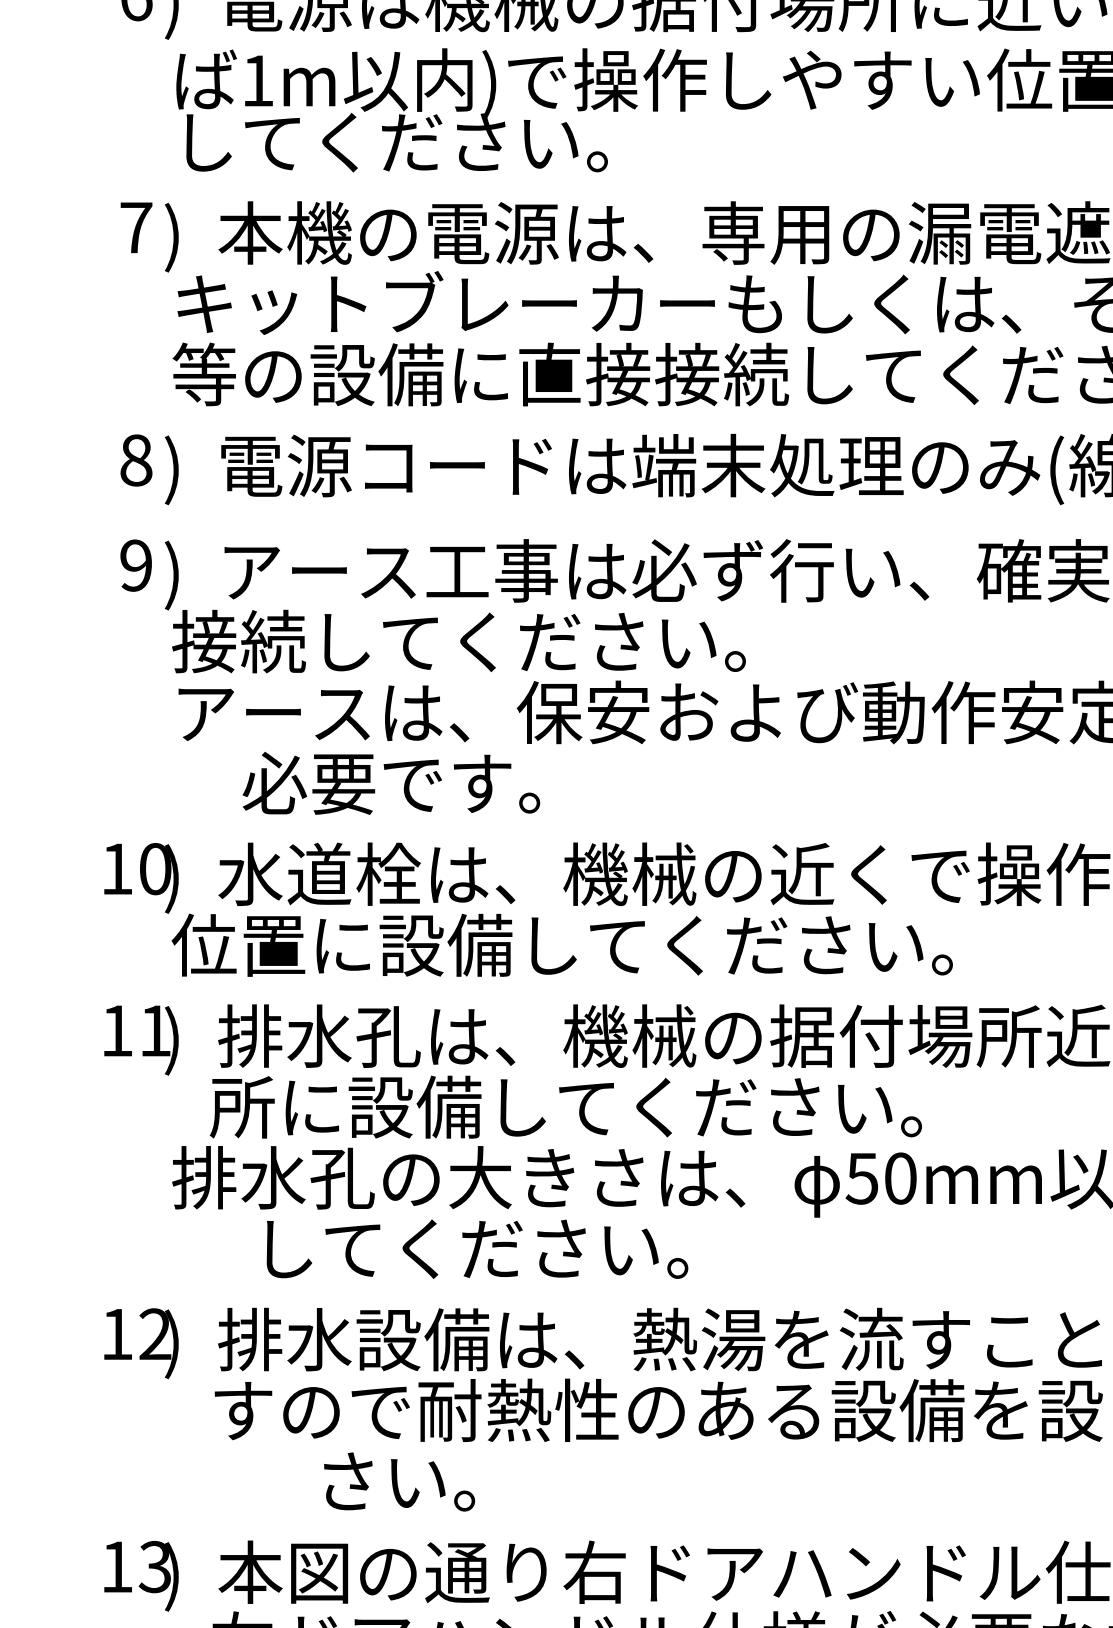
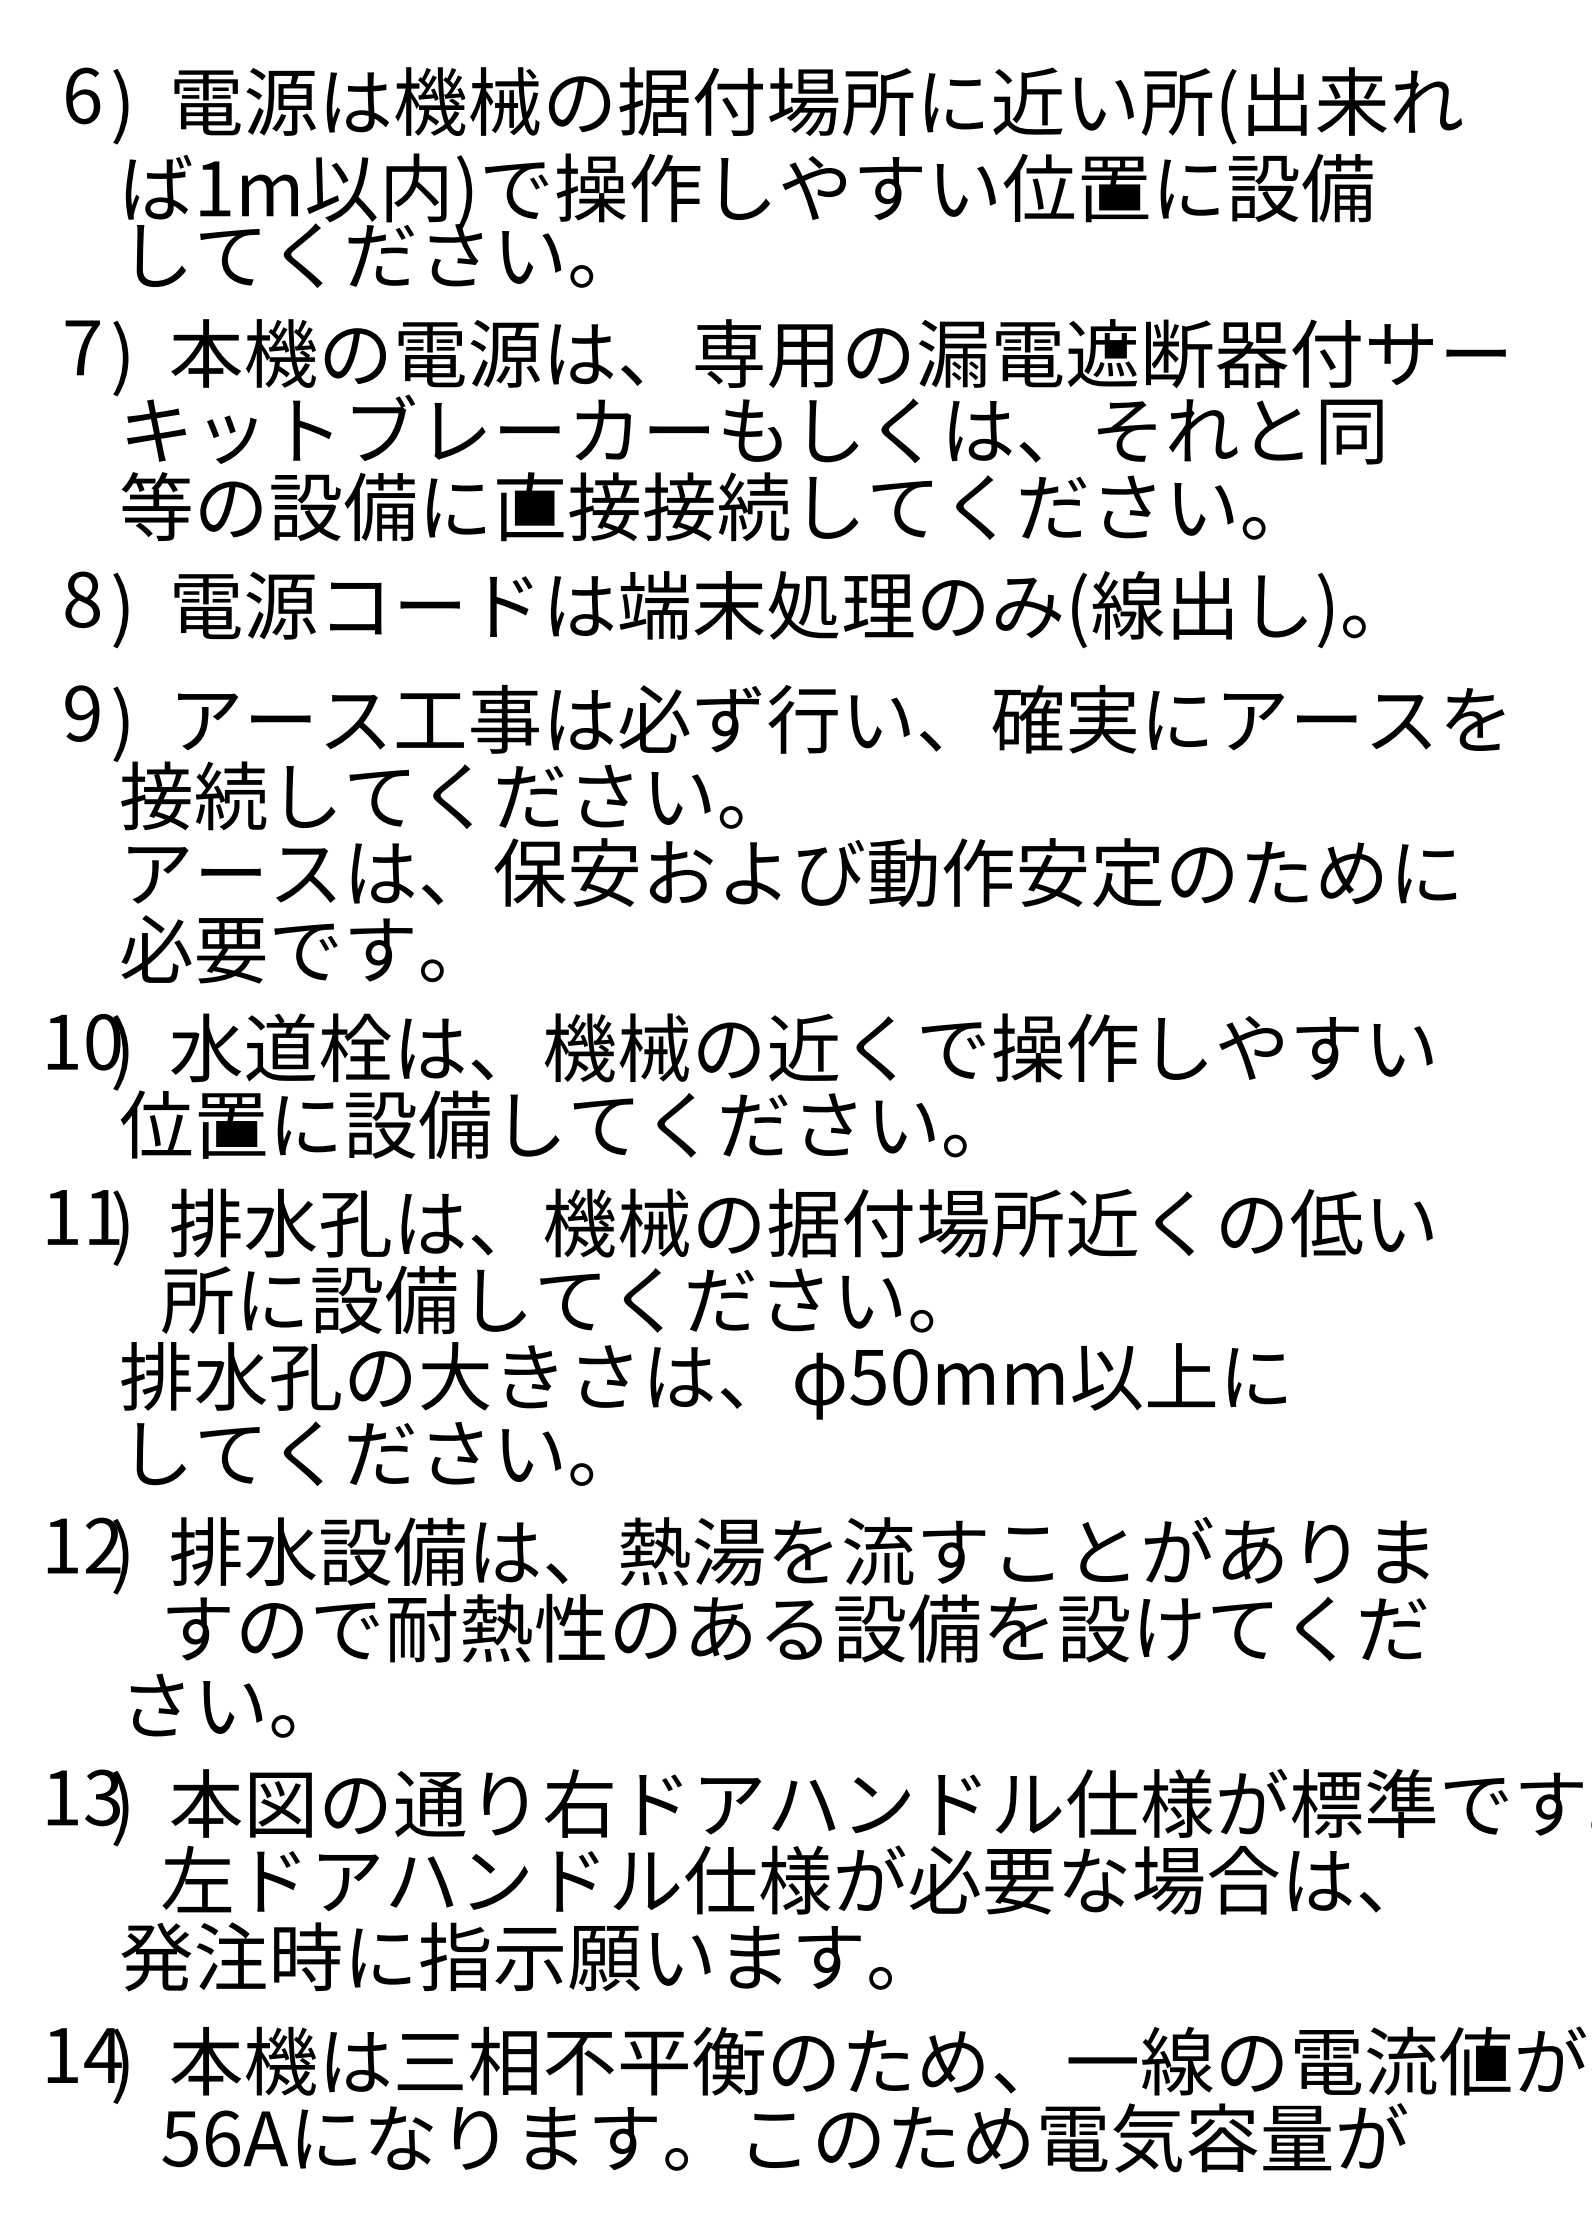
text: (391, 783) -> (282, 949), moved
text: (477, 1248) -> (364, 1453), moved
text: (399, 1481) -> (212, 1705), moved

